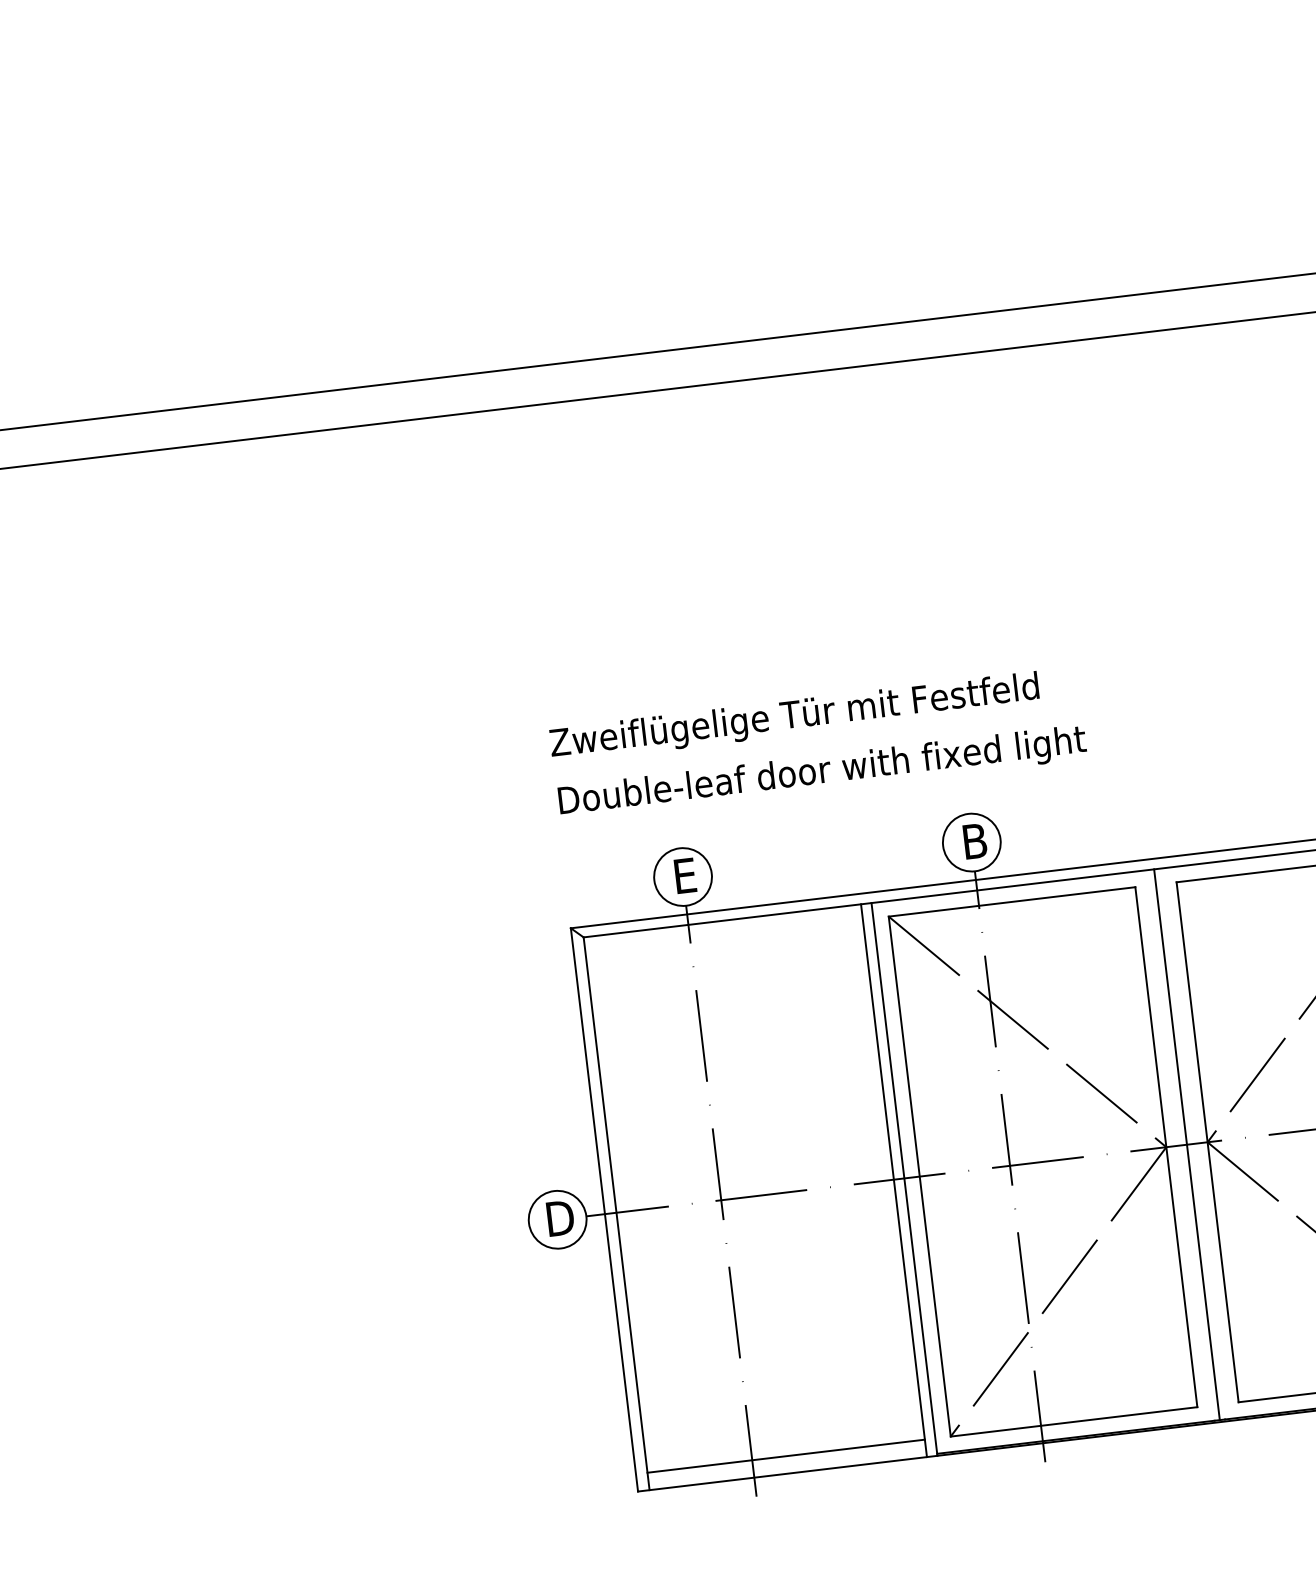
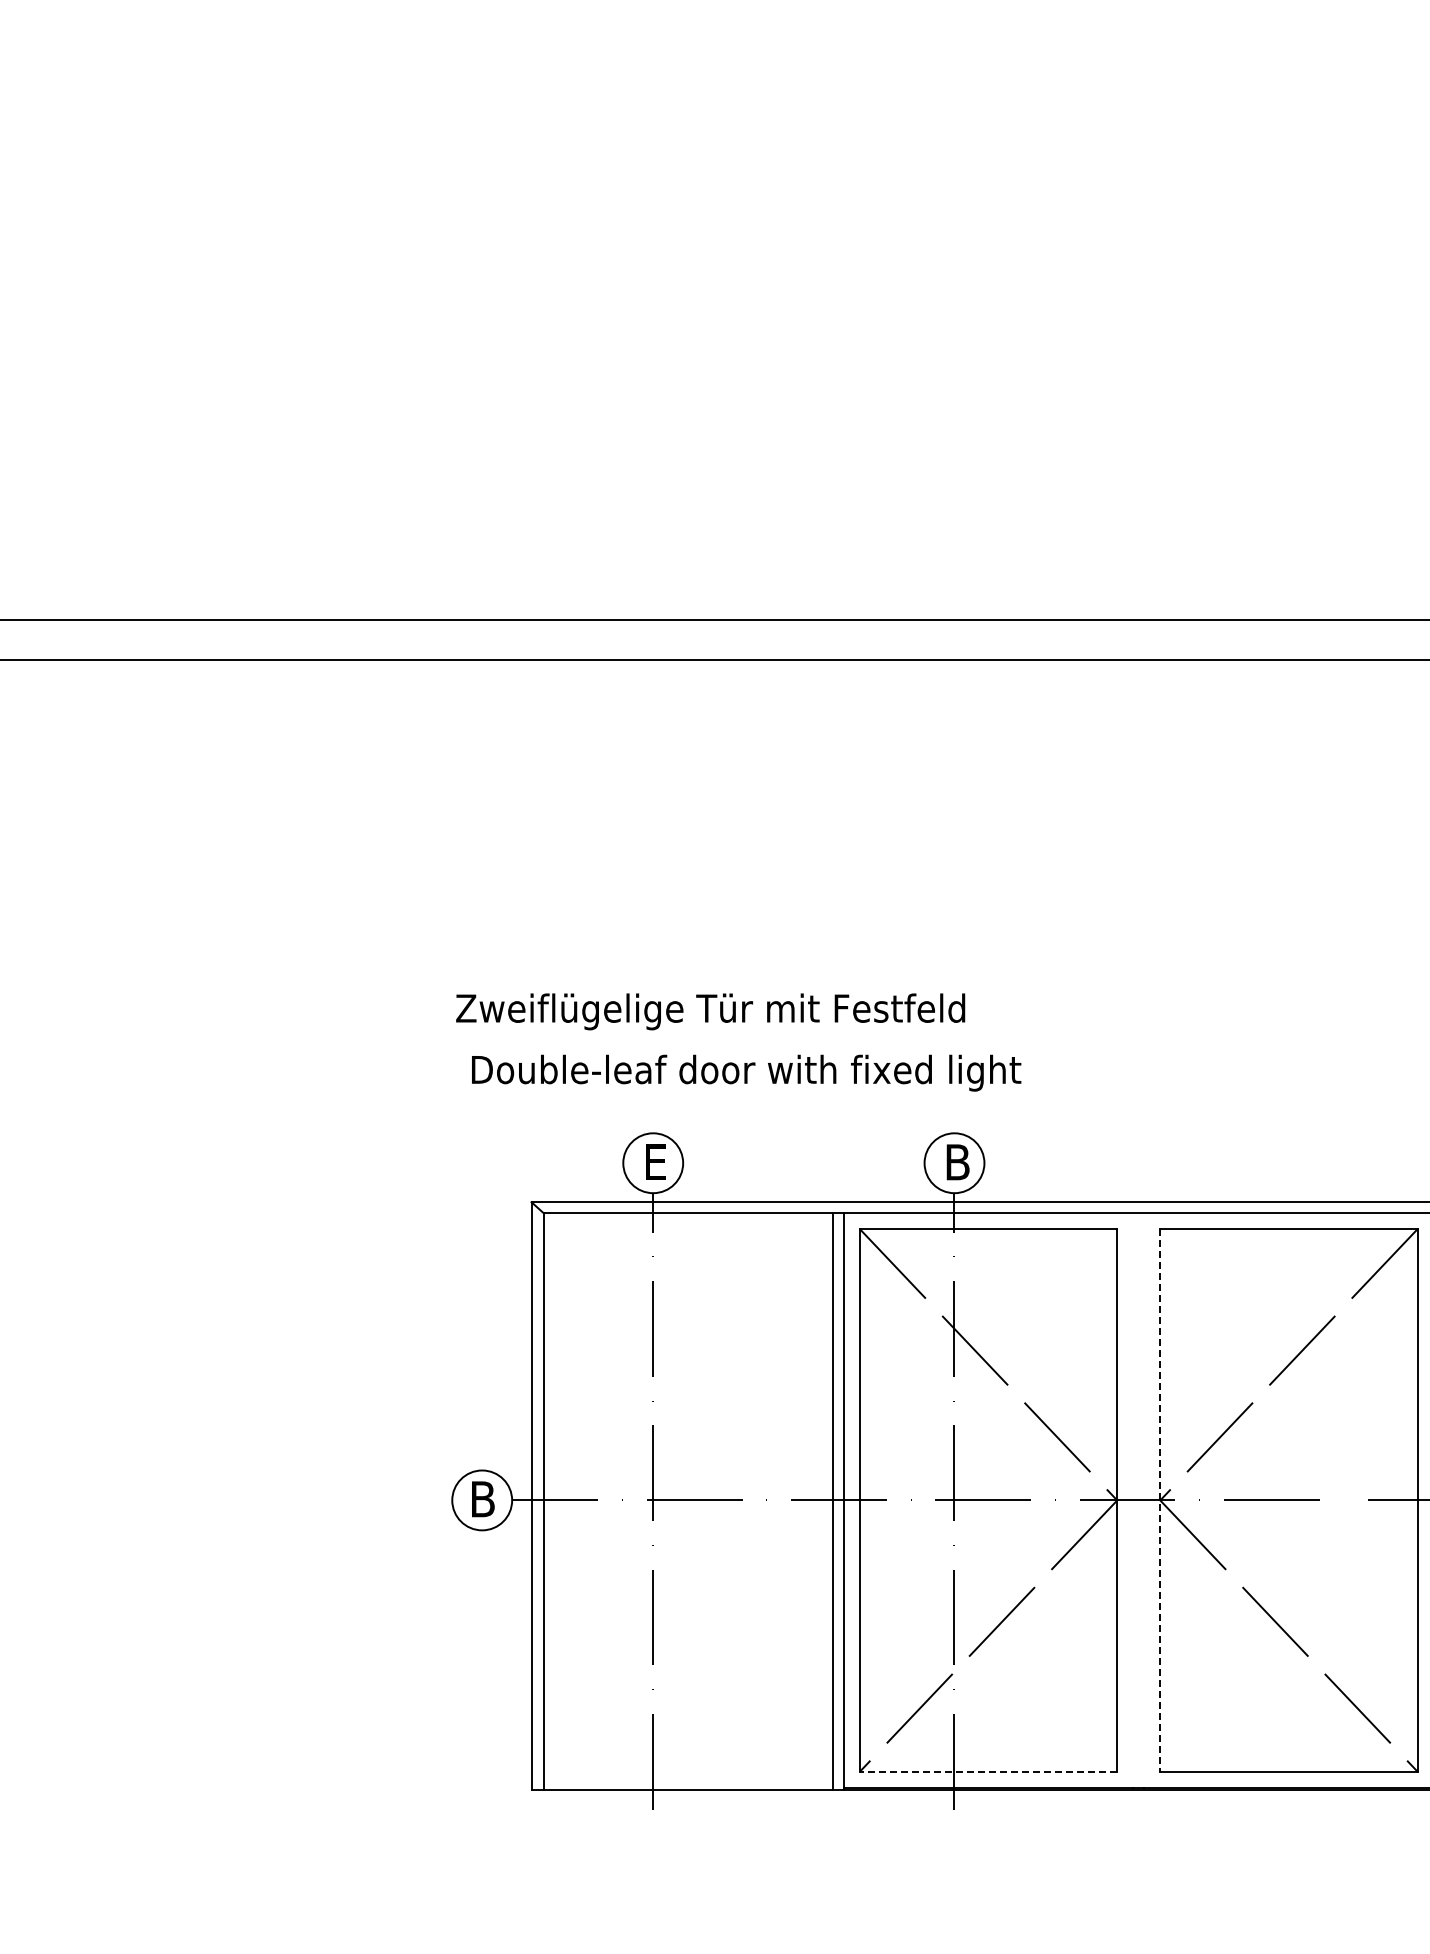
text: (794, 717) -> (710, 1011), moved
text: (822, 772) -> (746, 1072), moved
line: (1207, 1142) -> (1160, 1500), solid -> dashed
line: (1186, 1144) -> (1138, 1500), removed
text: (562, 1218) -> (487, 1499), D -> B
line: (1073, 1421) -> (988, 1771), solid -> dashed
line: (785, 1456) -> (687, 1771), removed

